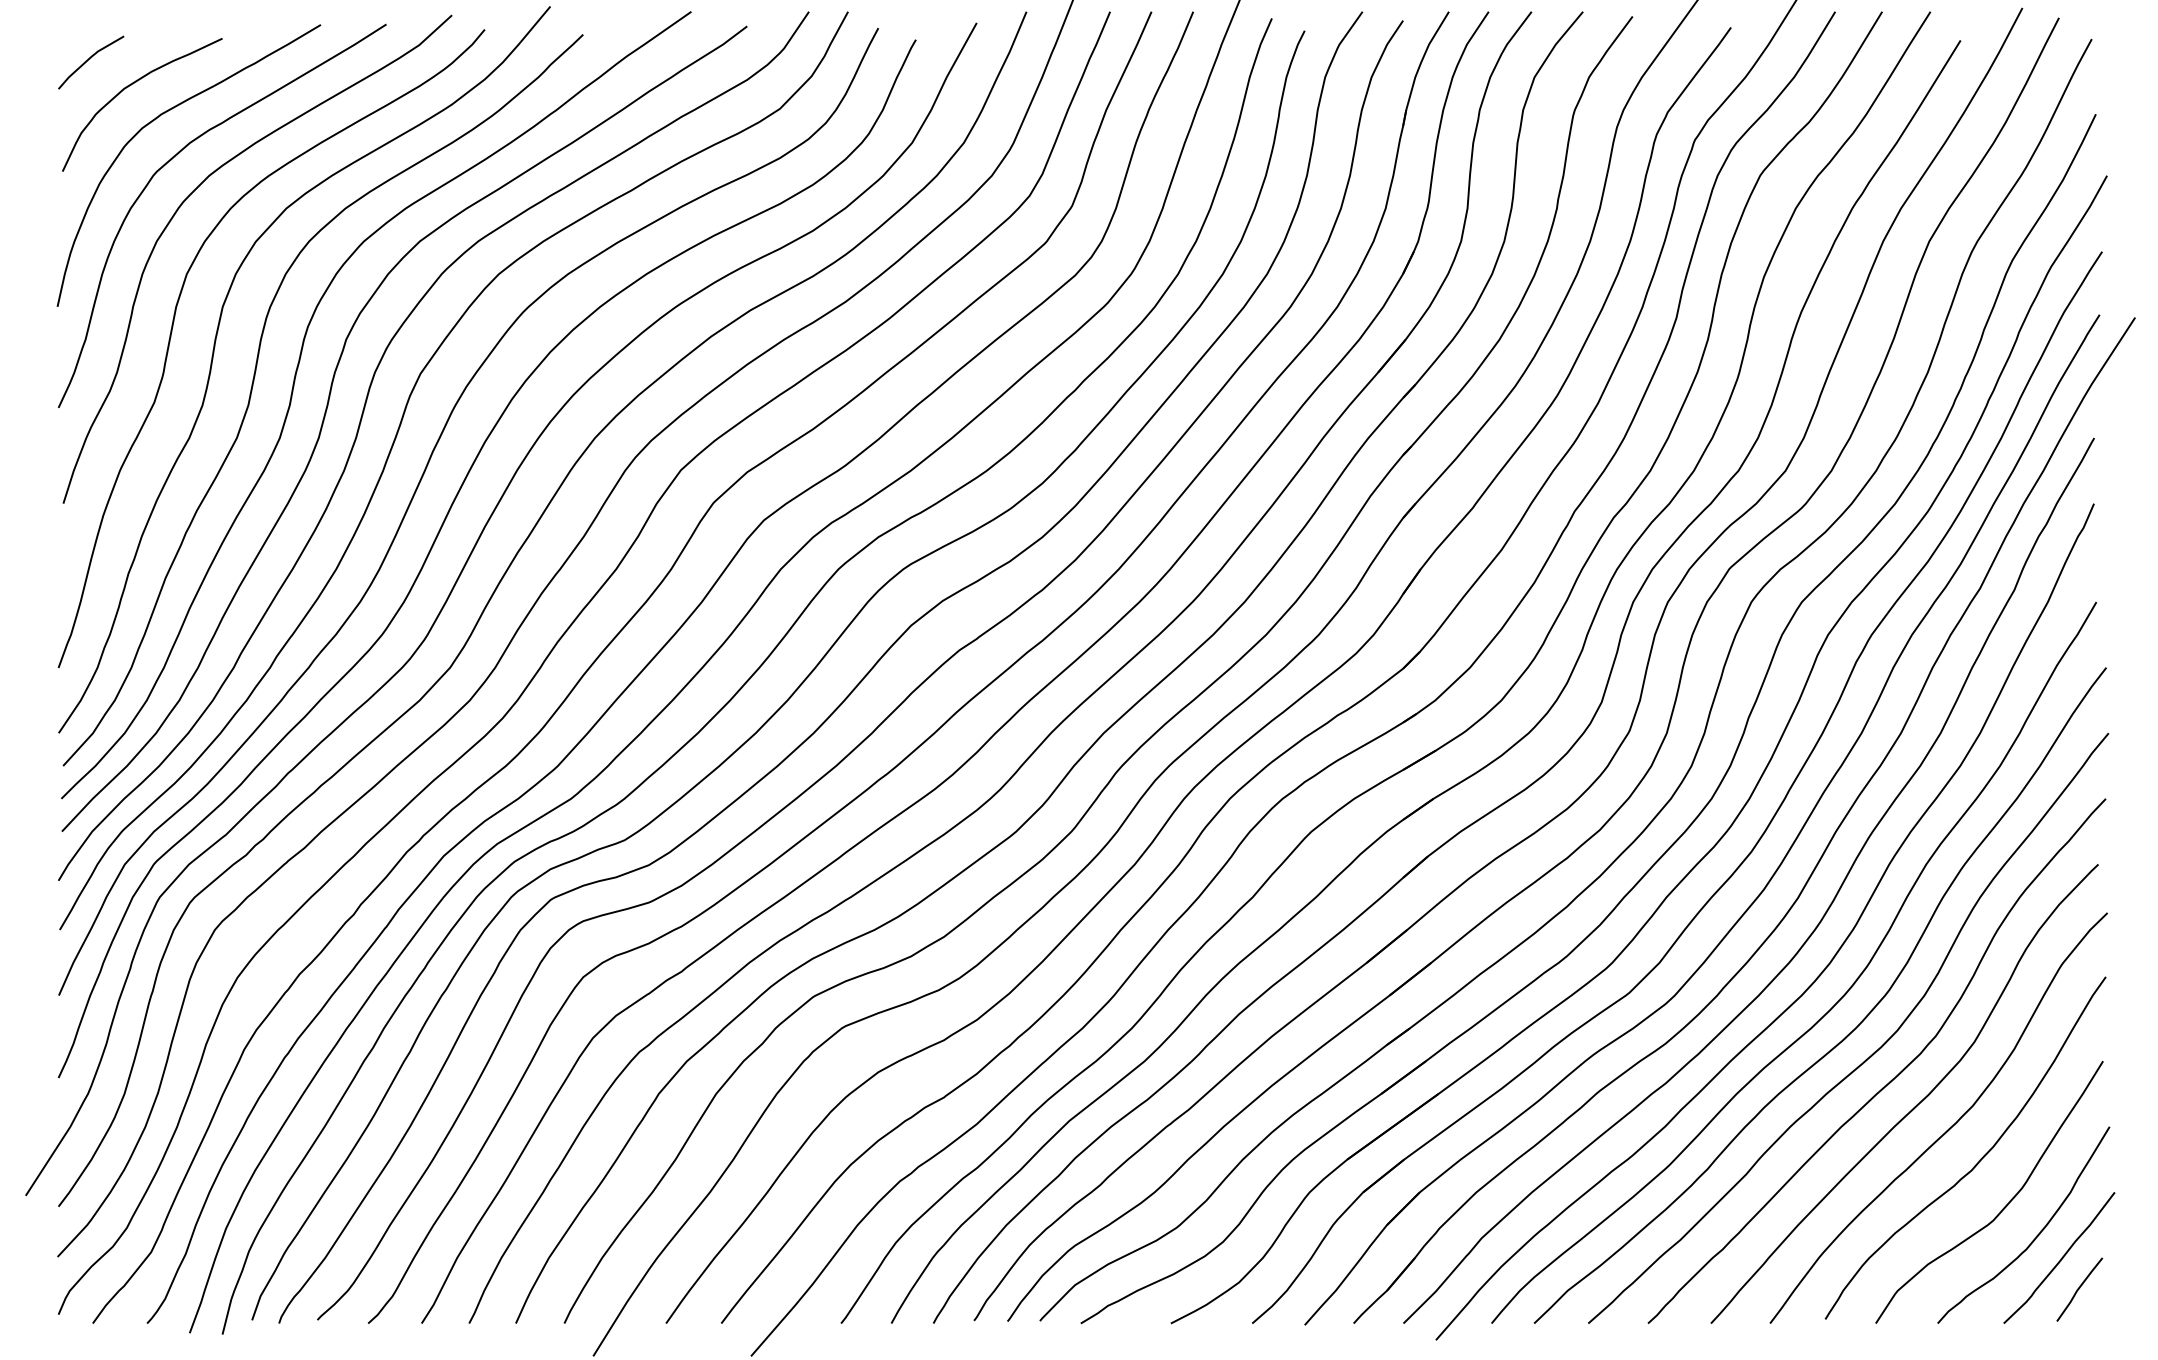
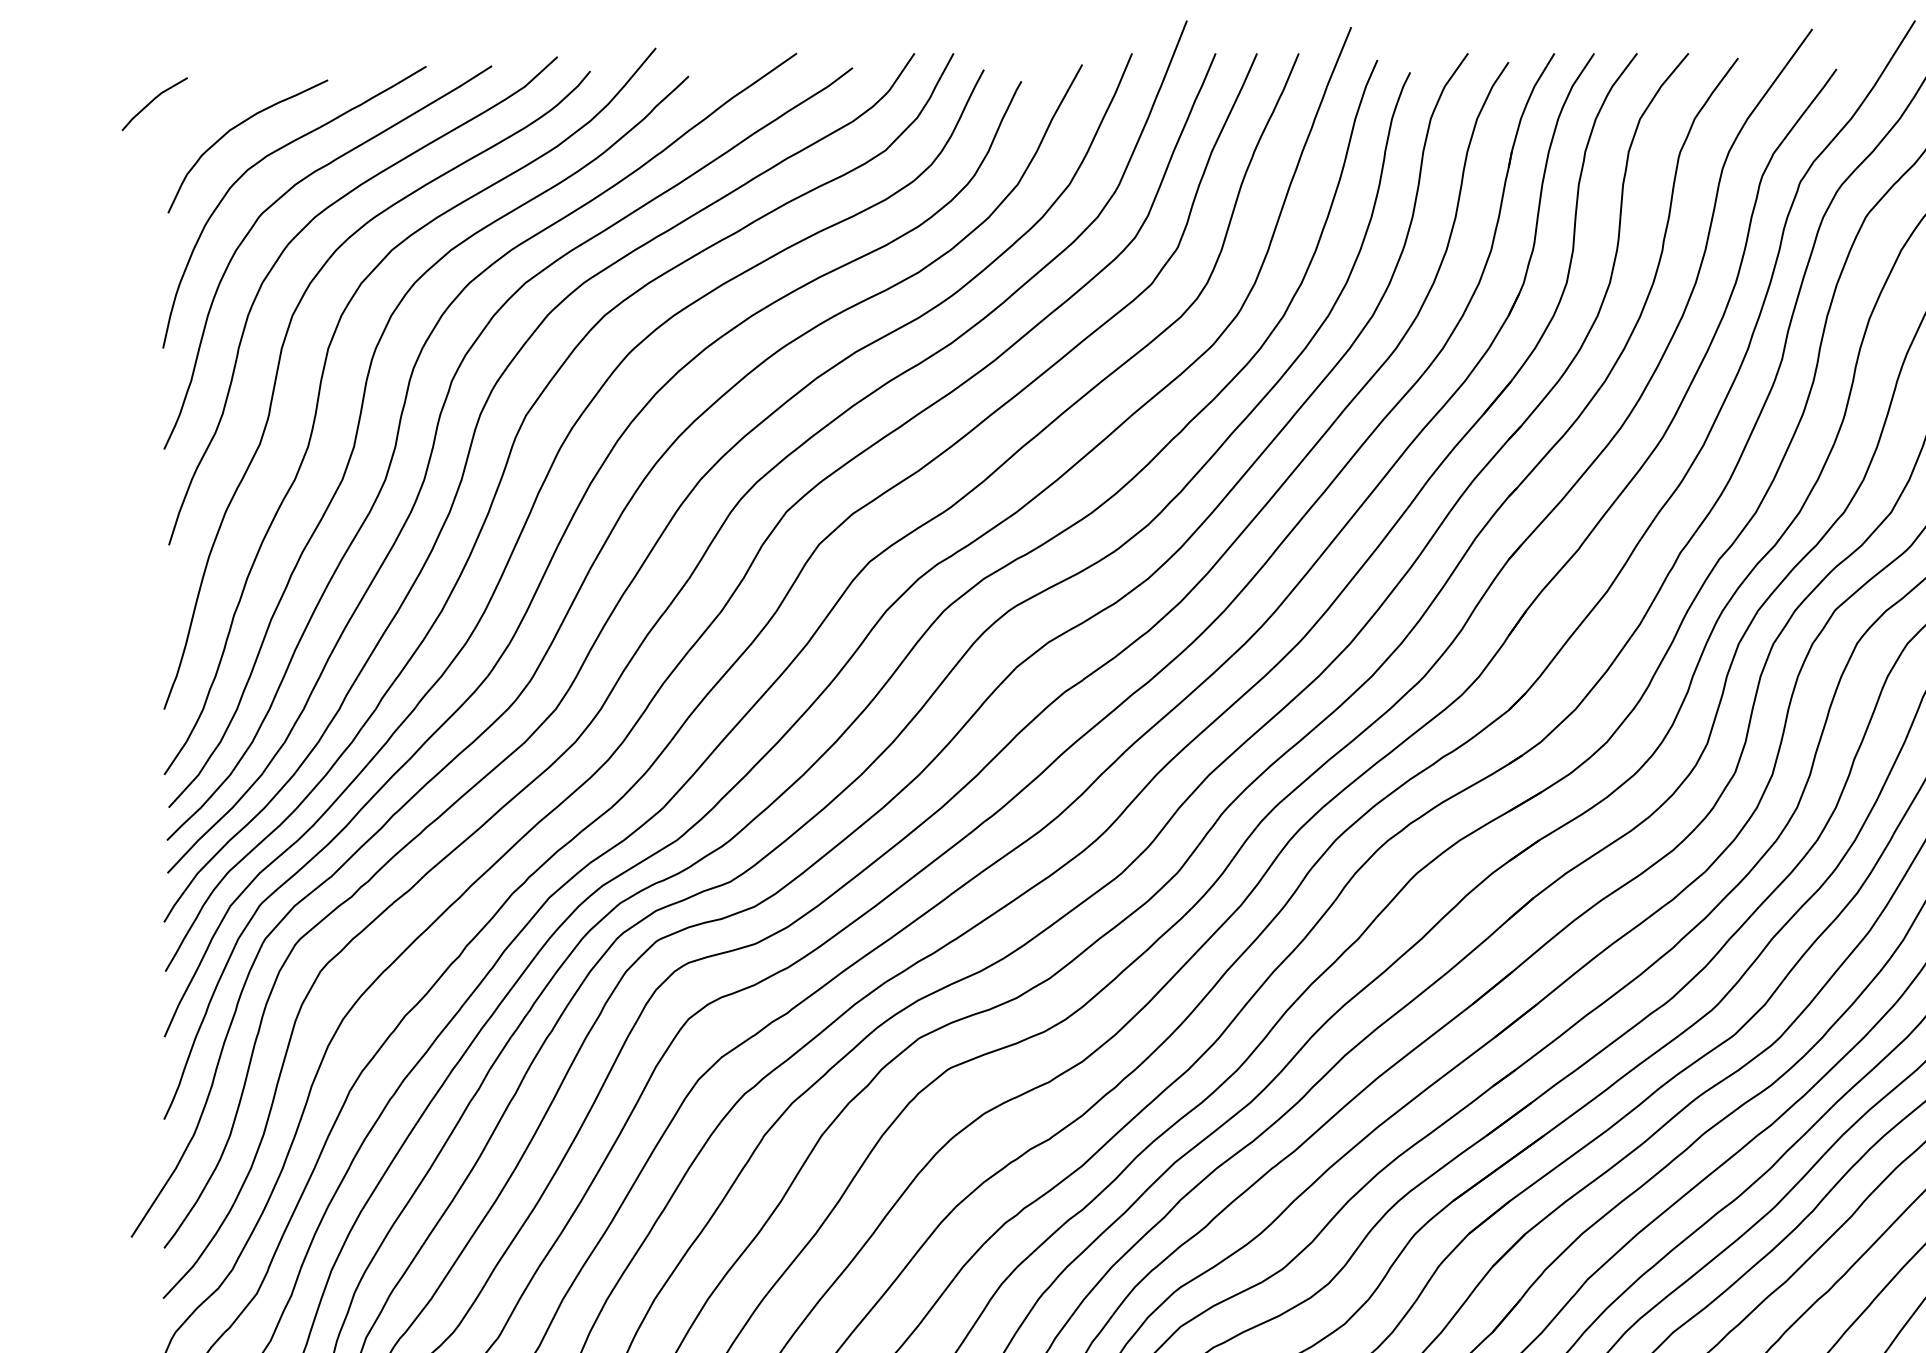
line: (89, 59) -> (153, 101), moved

